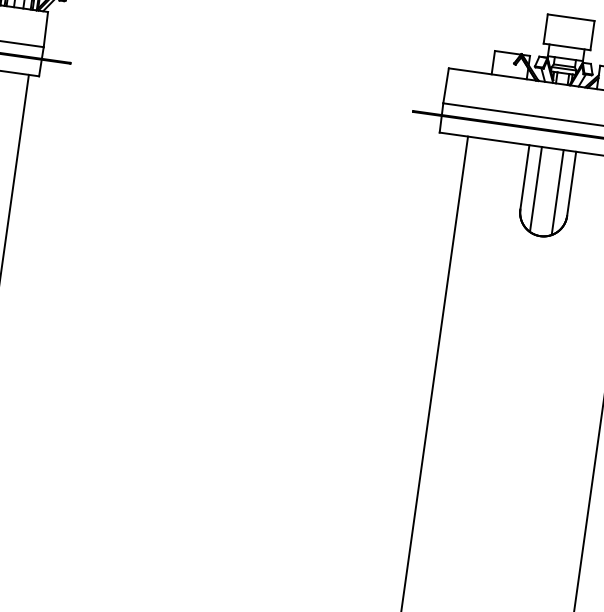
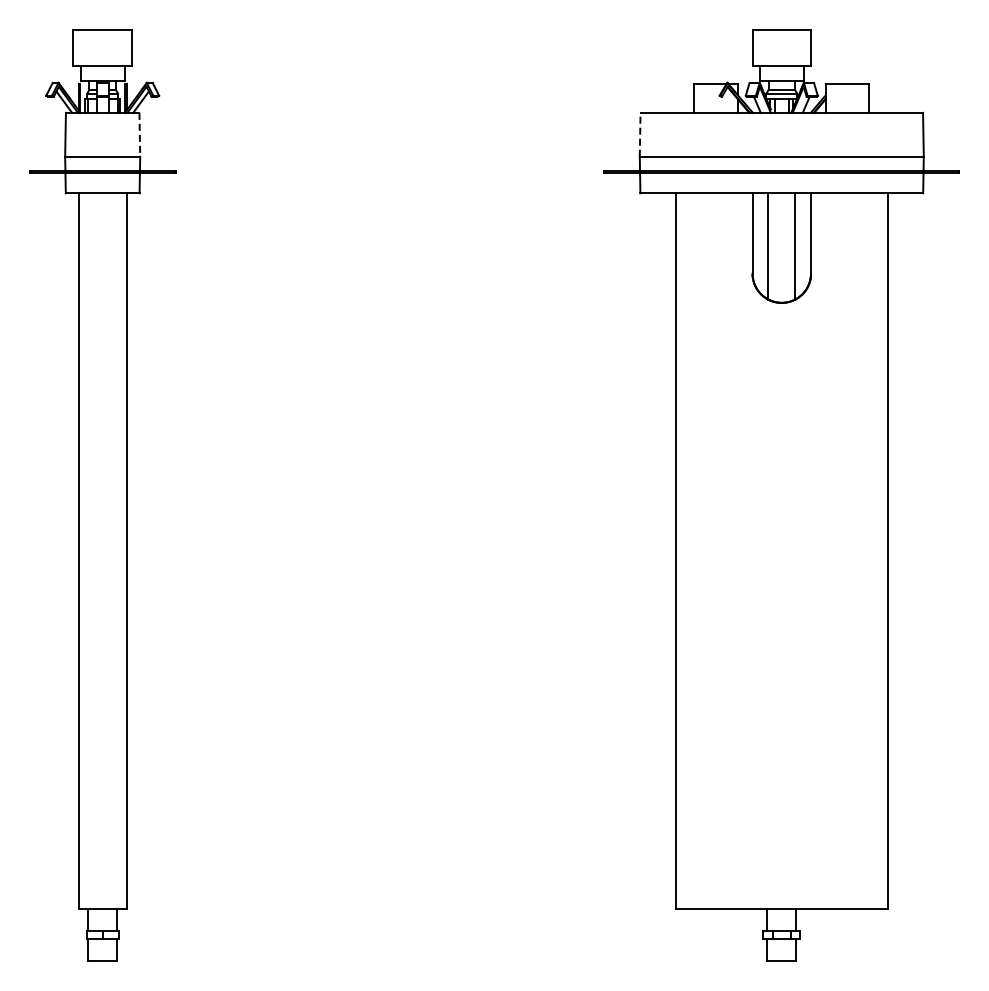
line: (45, 29) -> (139, 134), solid -> dashed
line: (446, 85) -> (640, 134), solid -> dashed

